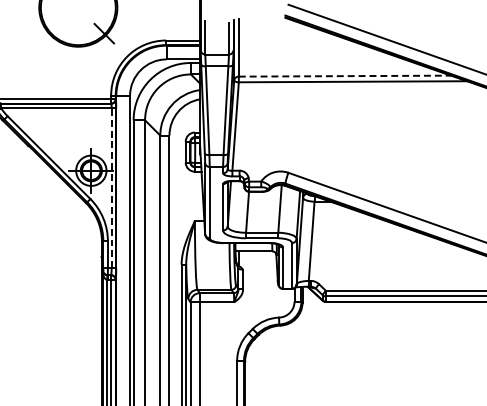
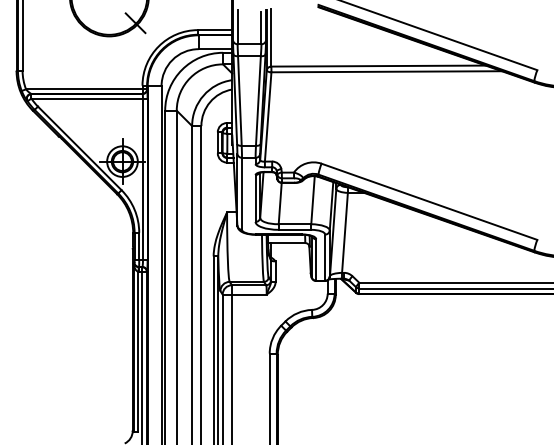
line: (345, 76) -> (379, 66), dashed -> solid
line: (112, 188) -> (143, 179), dashed -> solid

